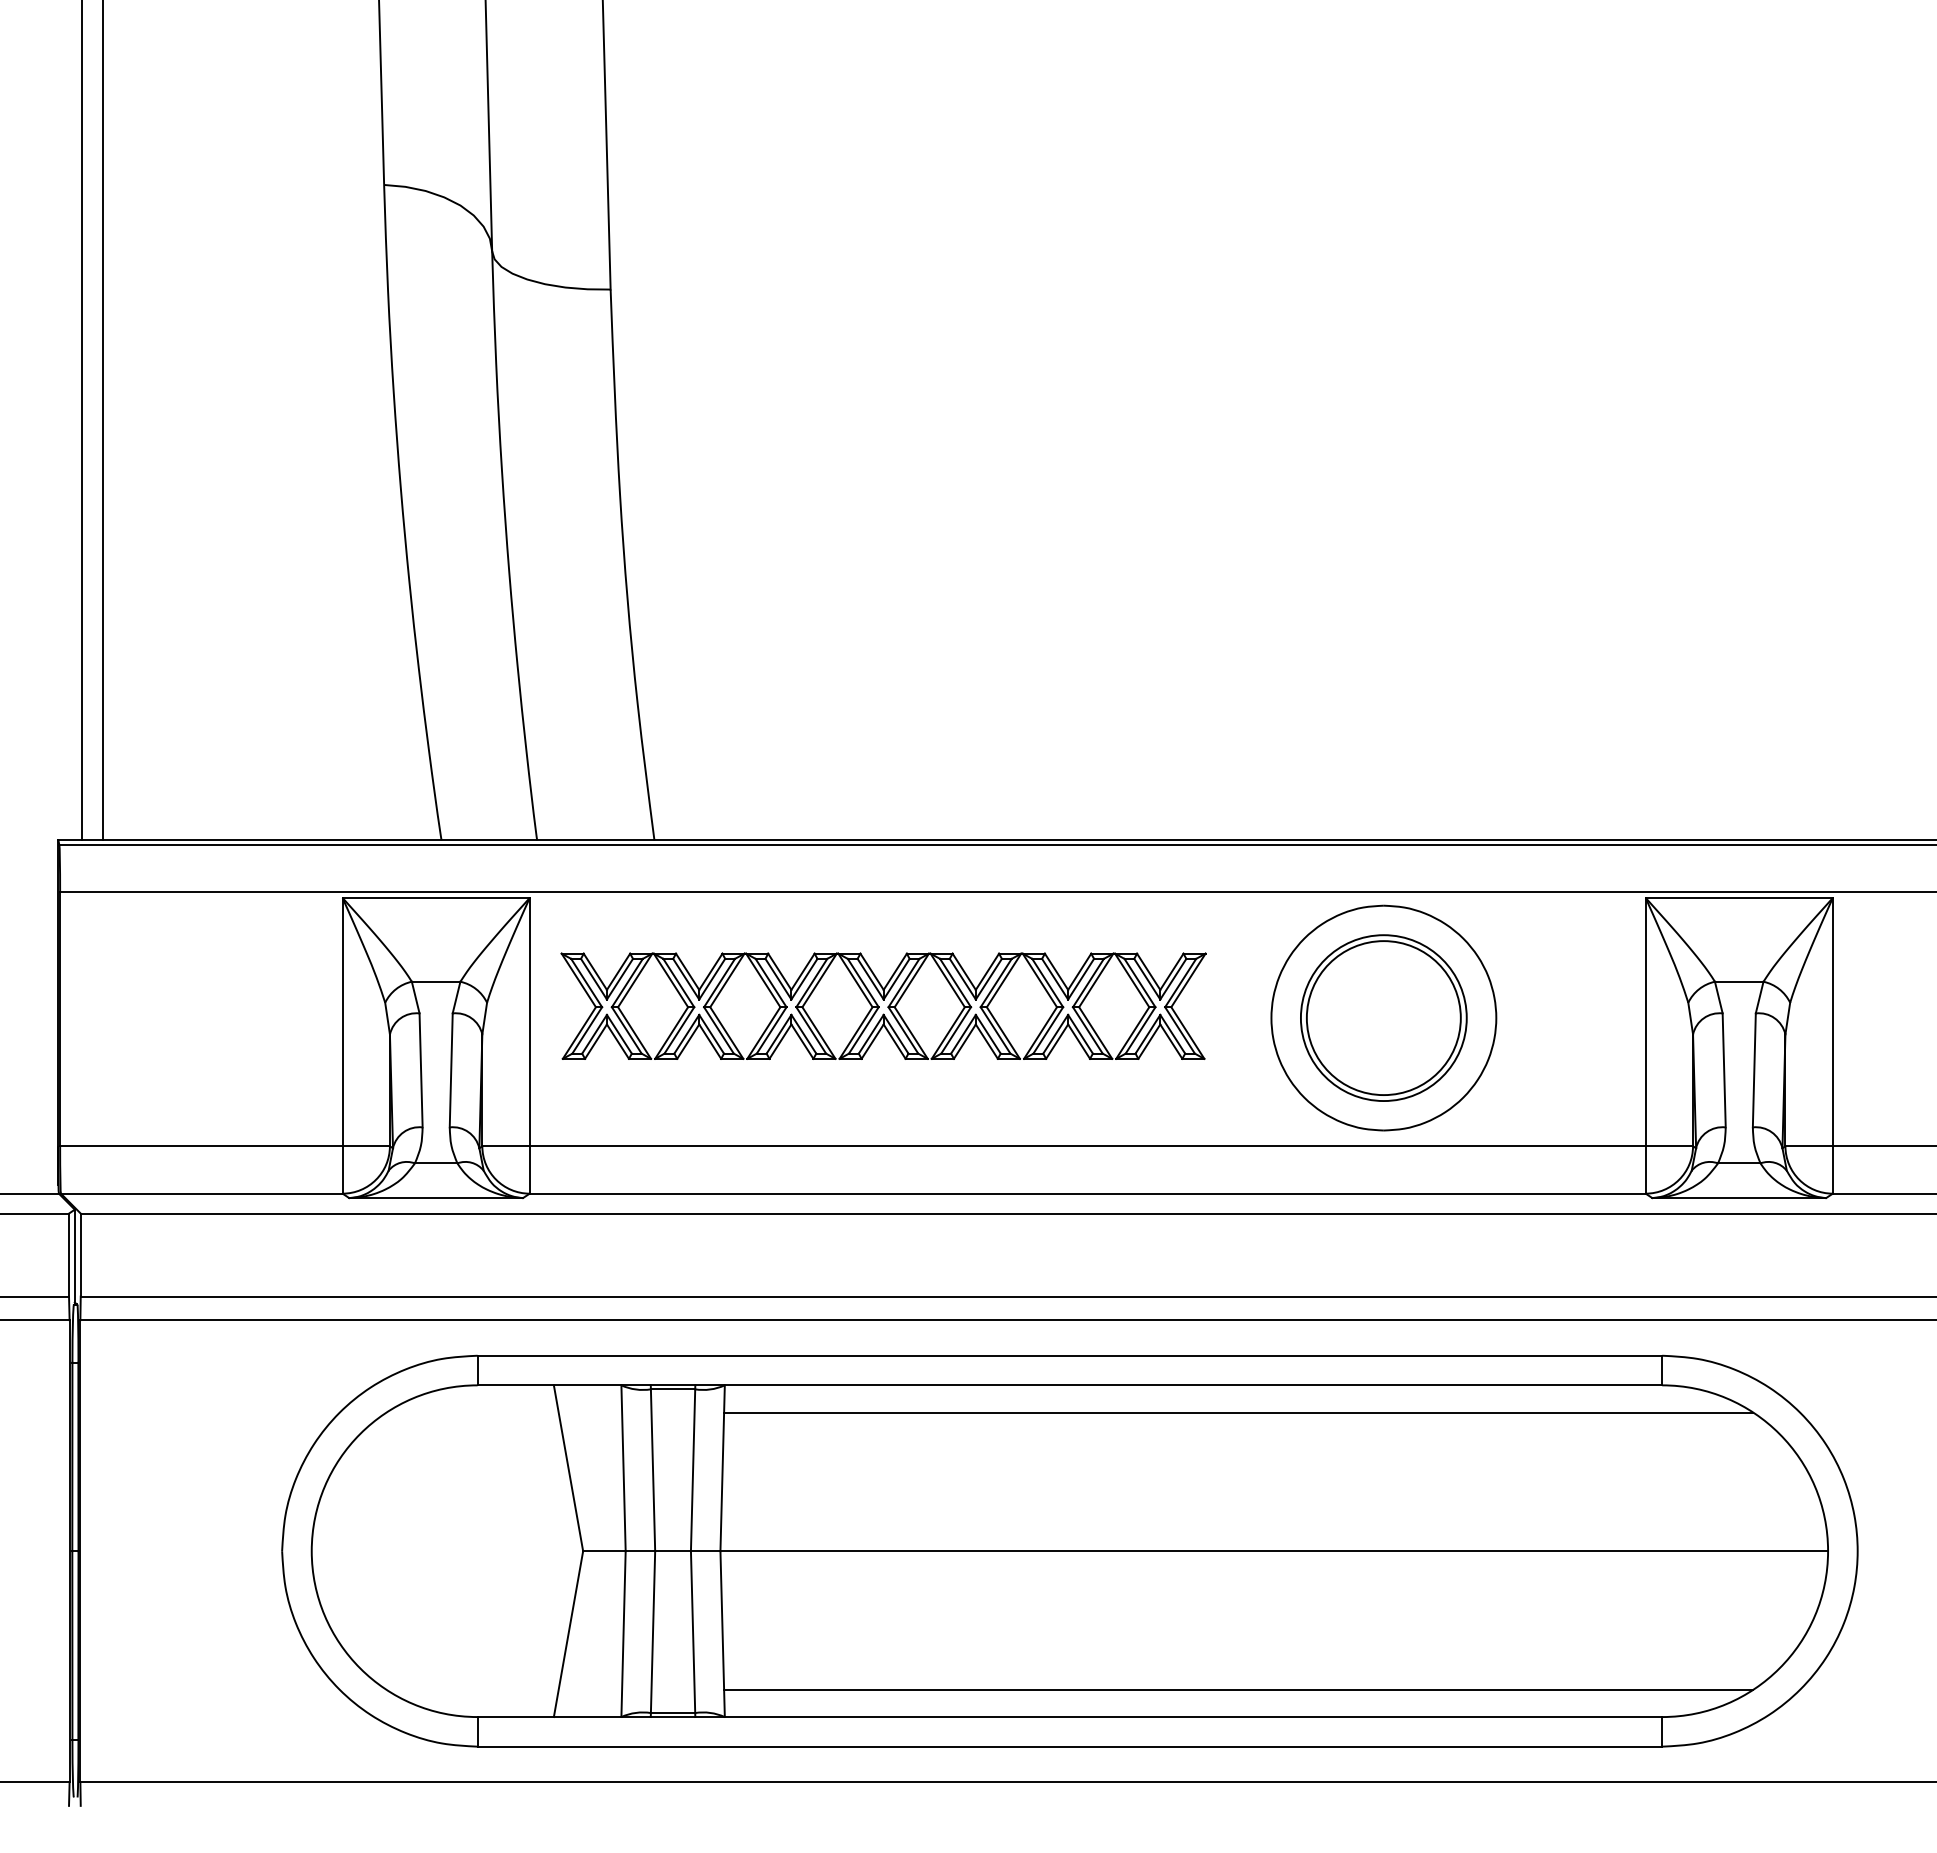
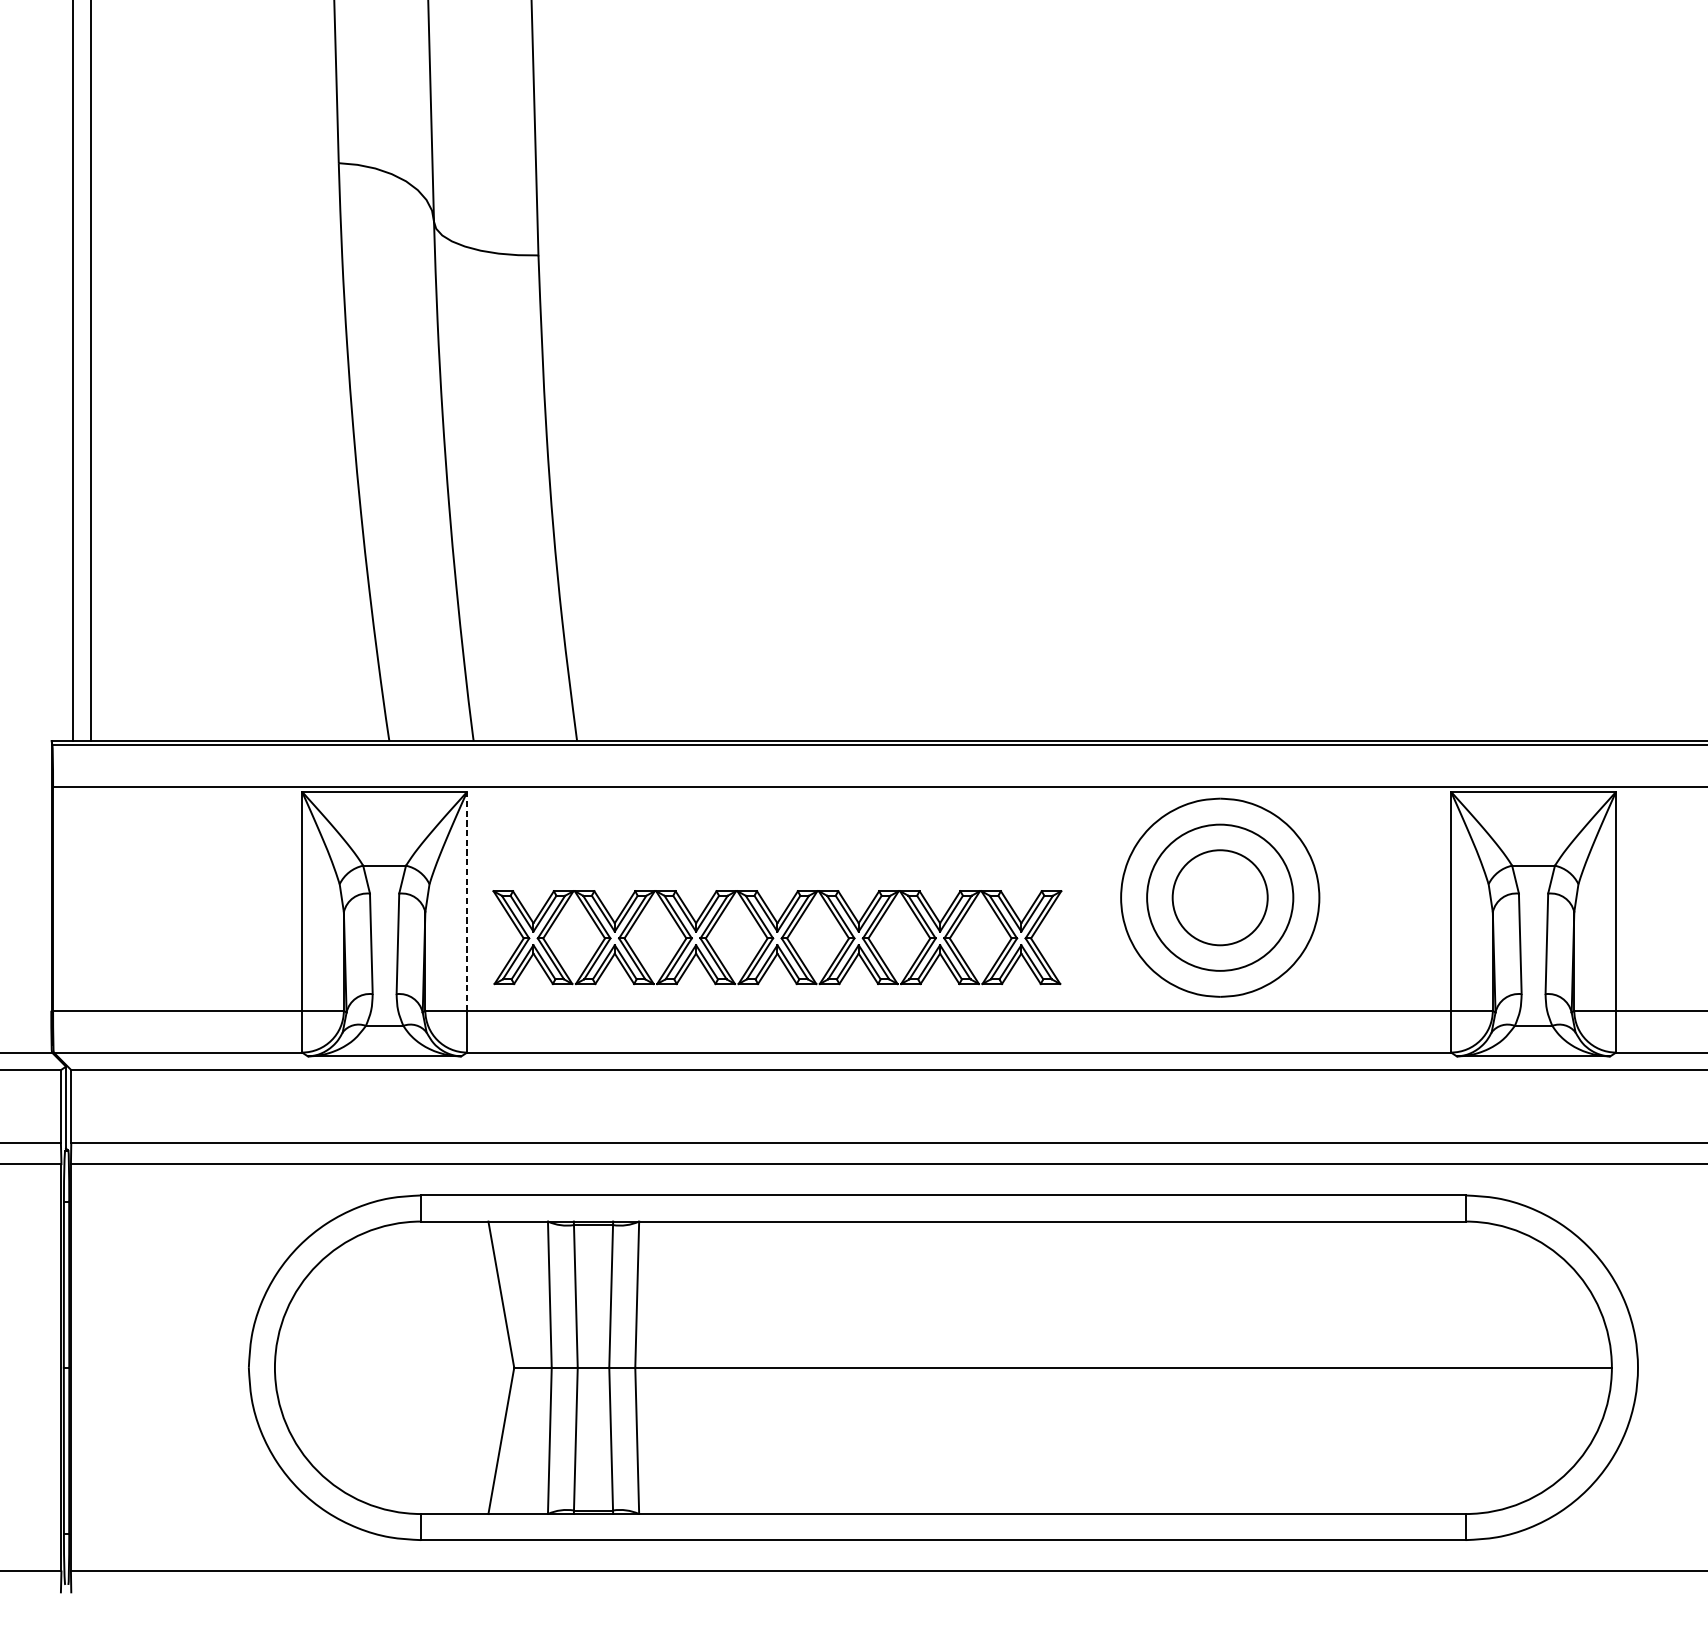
part: (883, 1005) -> (777, 936), moved
circle: (1383, 1018) -> (1219, 898), size x0.7
line: (529, 1021) -> (466, 900), solid -> dashed
line: (1238, 1412) -> (1092, 1245), removed
line: (1238, 1689) -> (1092, 1489), removed

